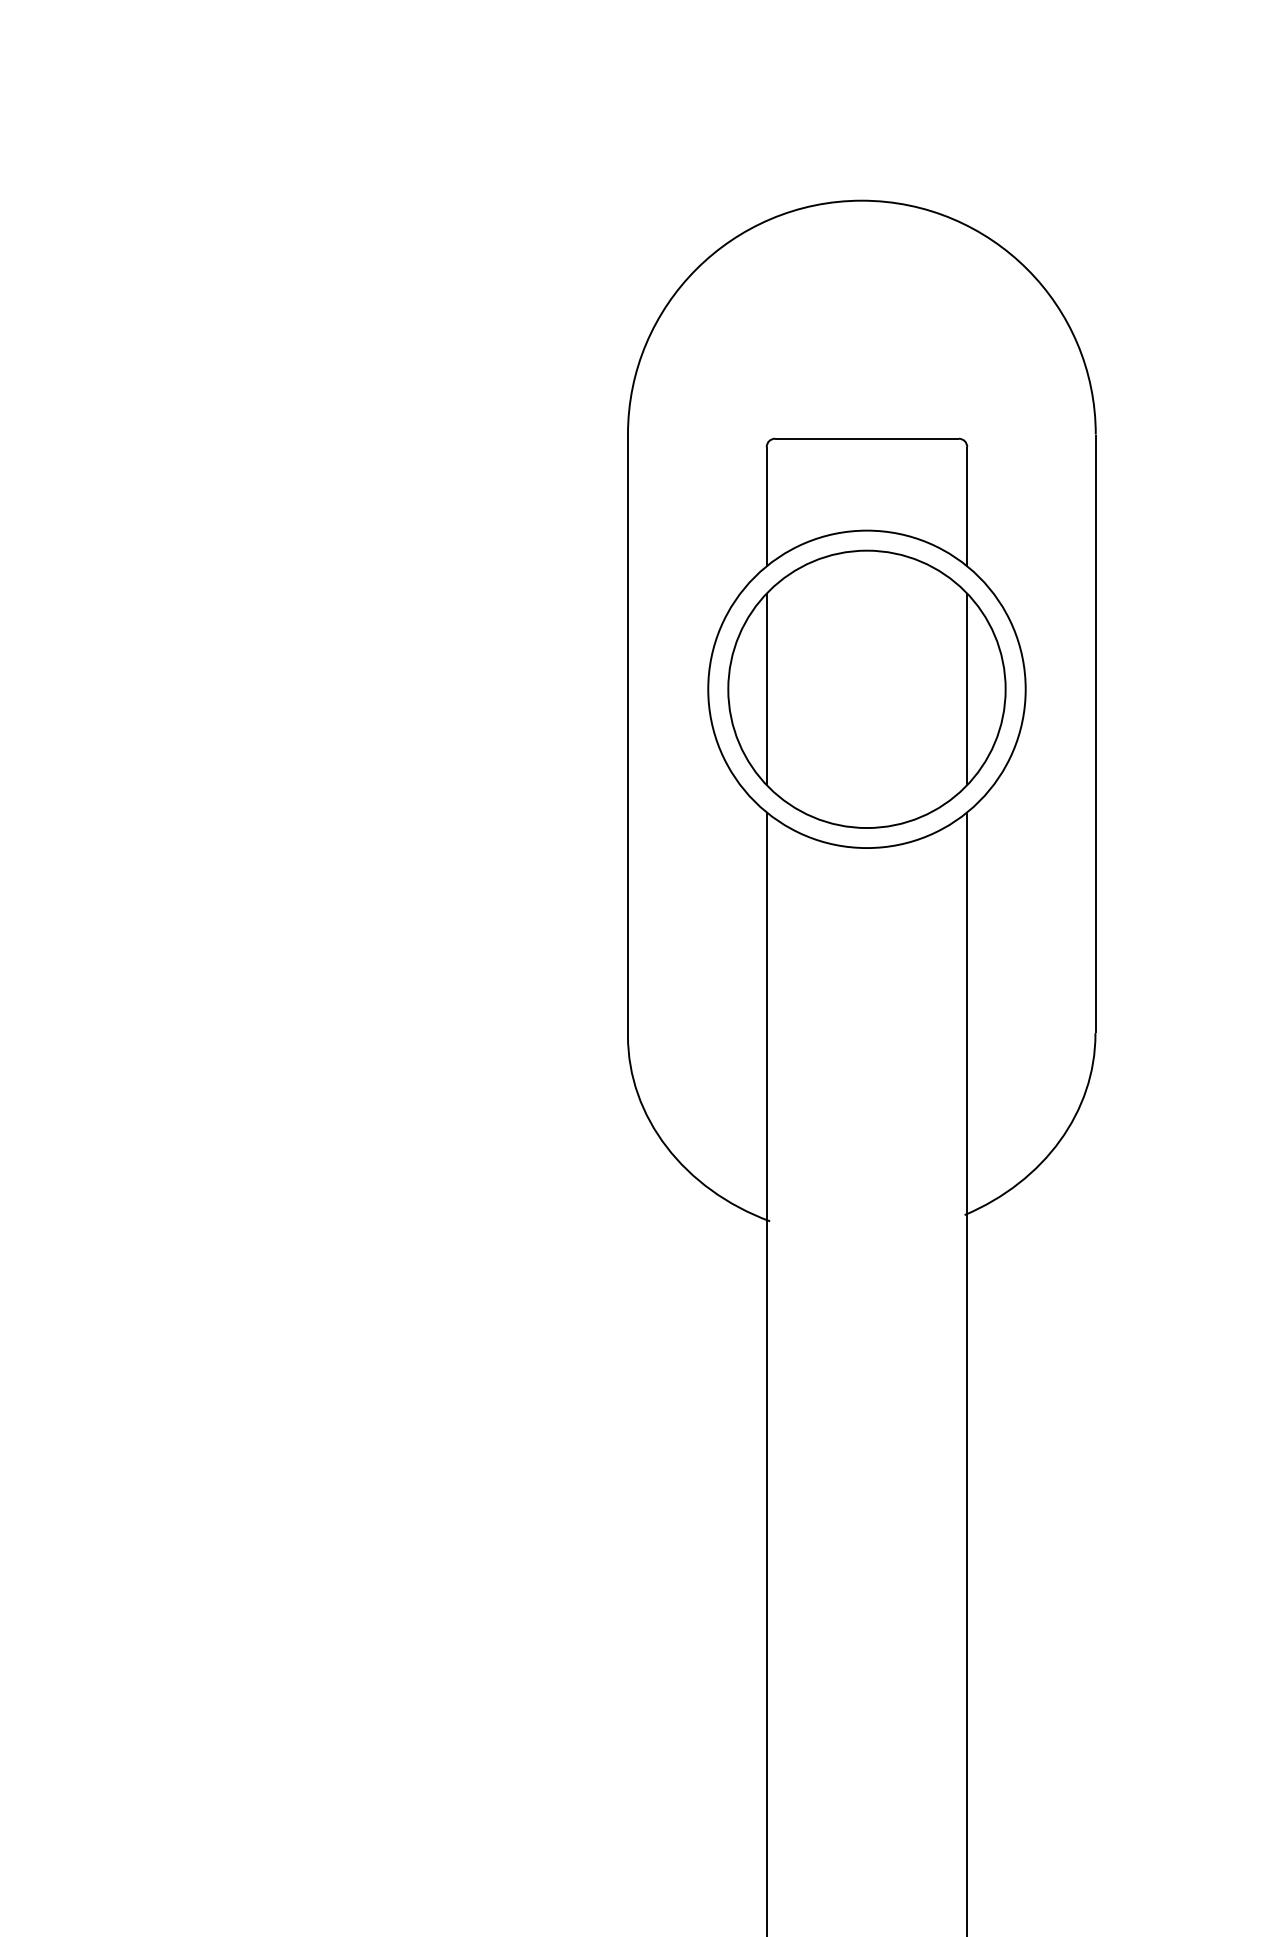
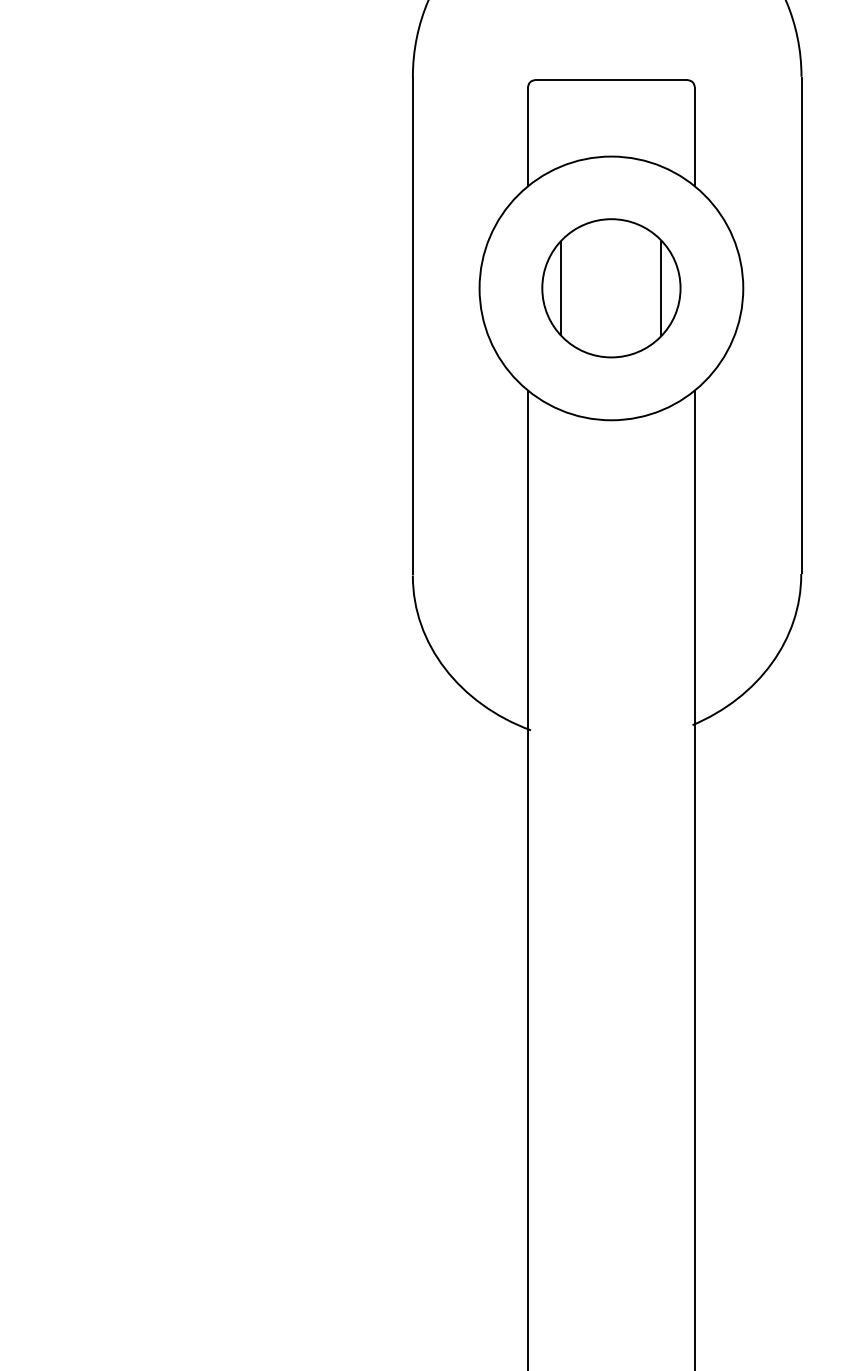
part: (866, 688) -> (611, 287), size x0.6

